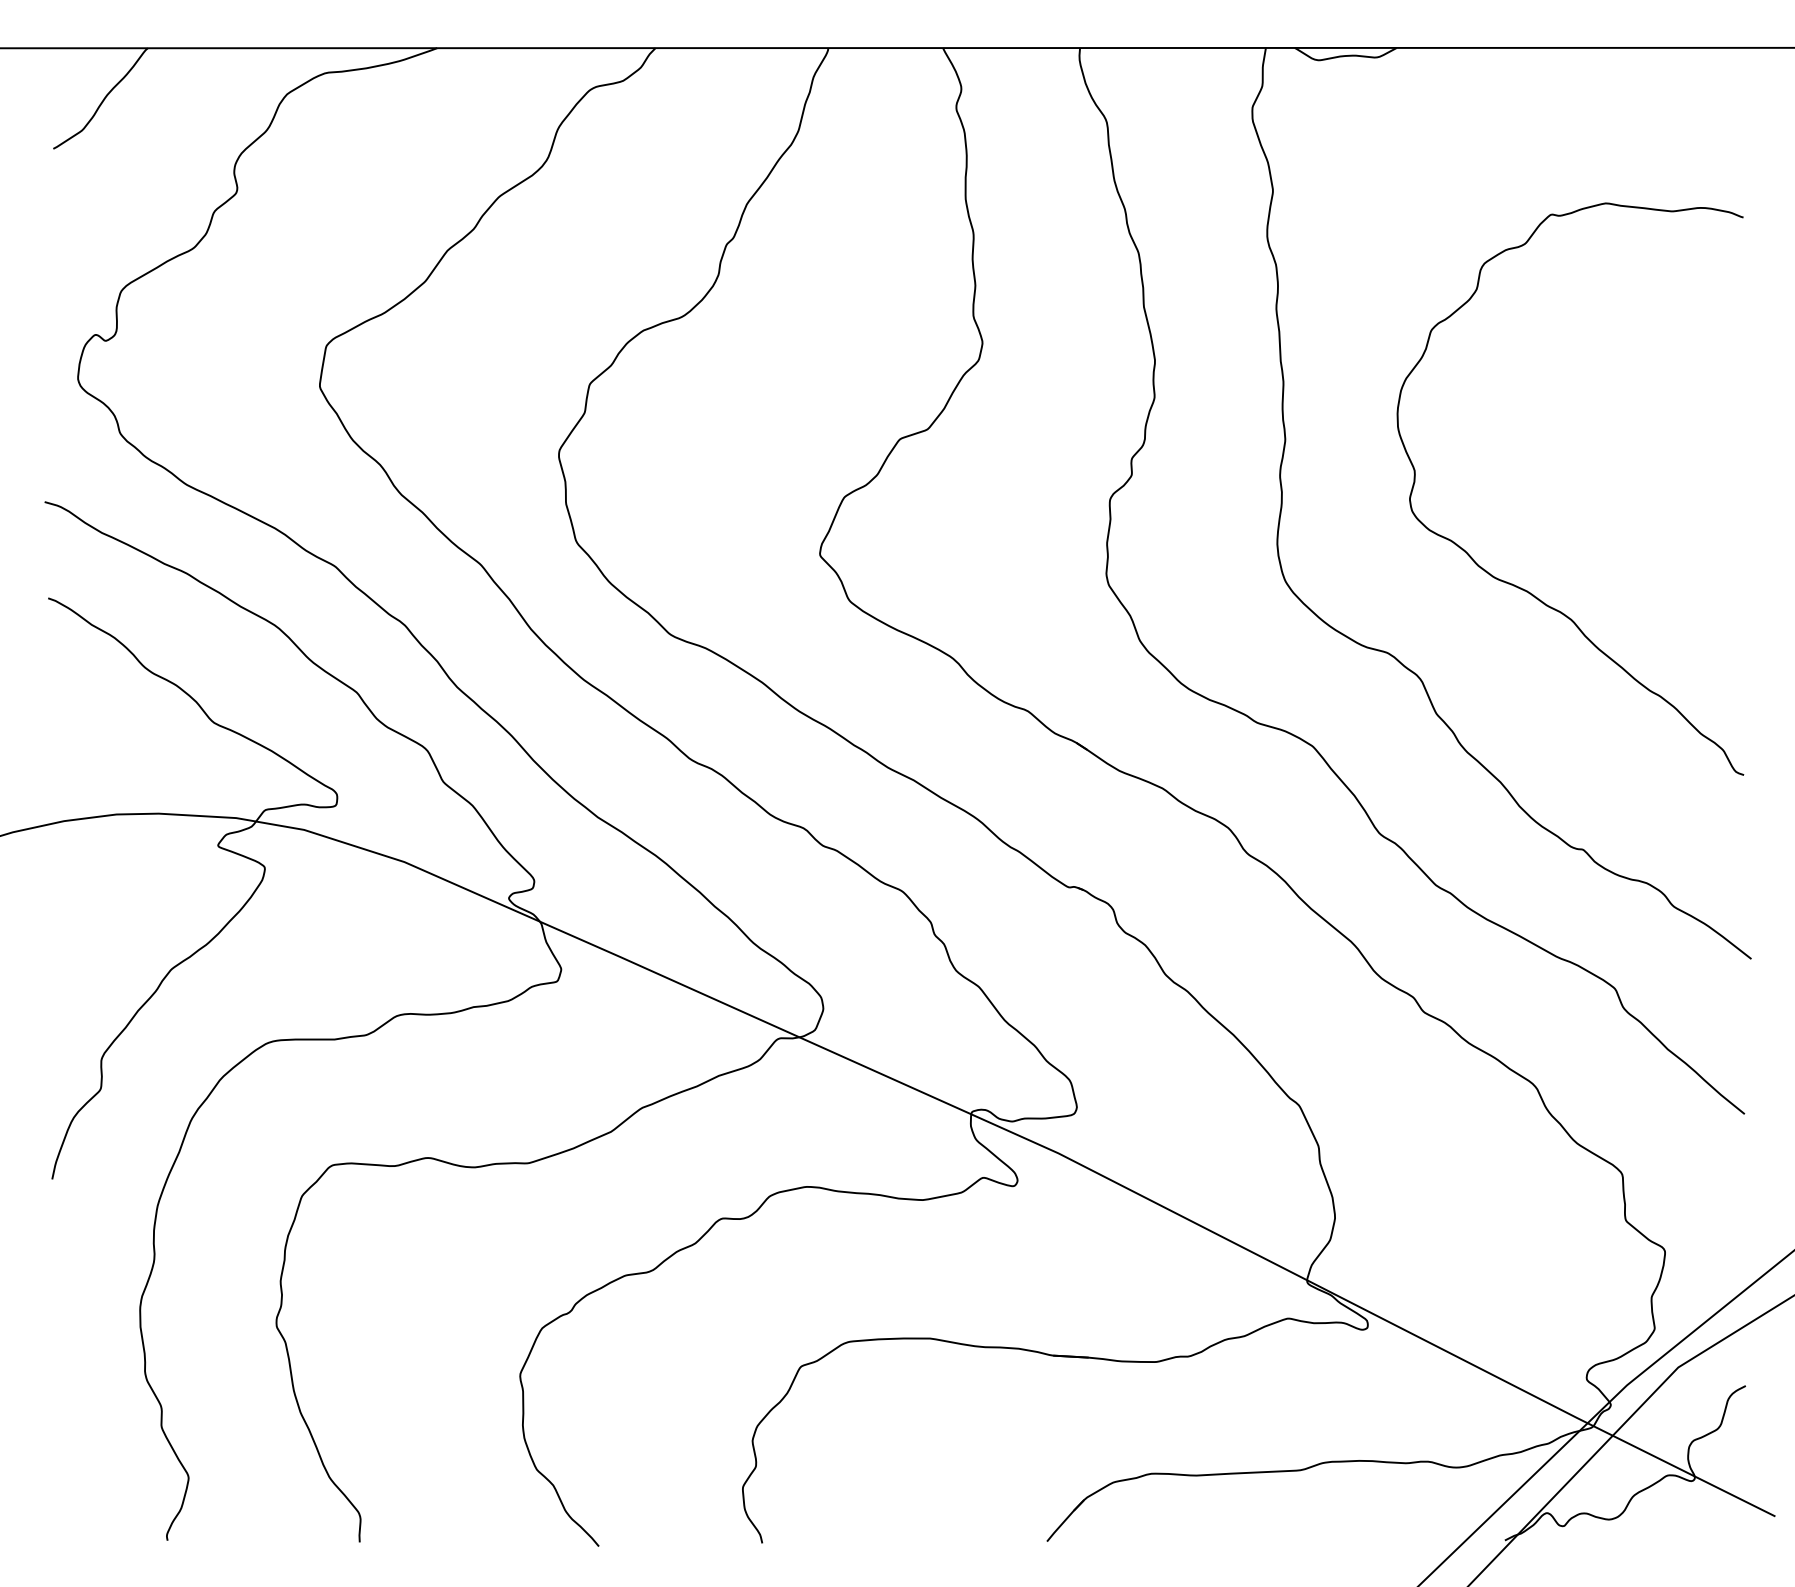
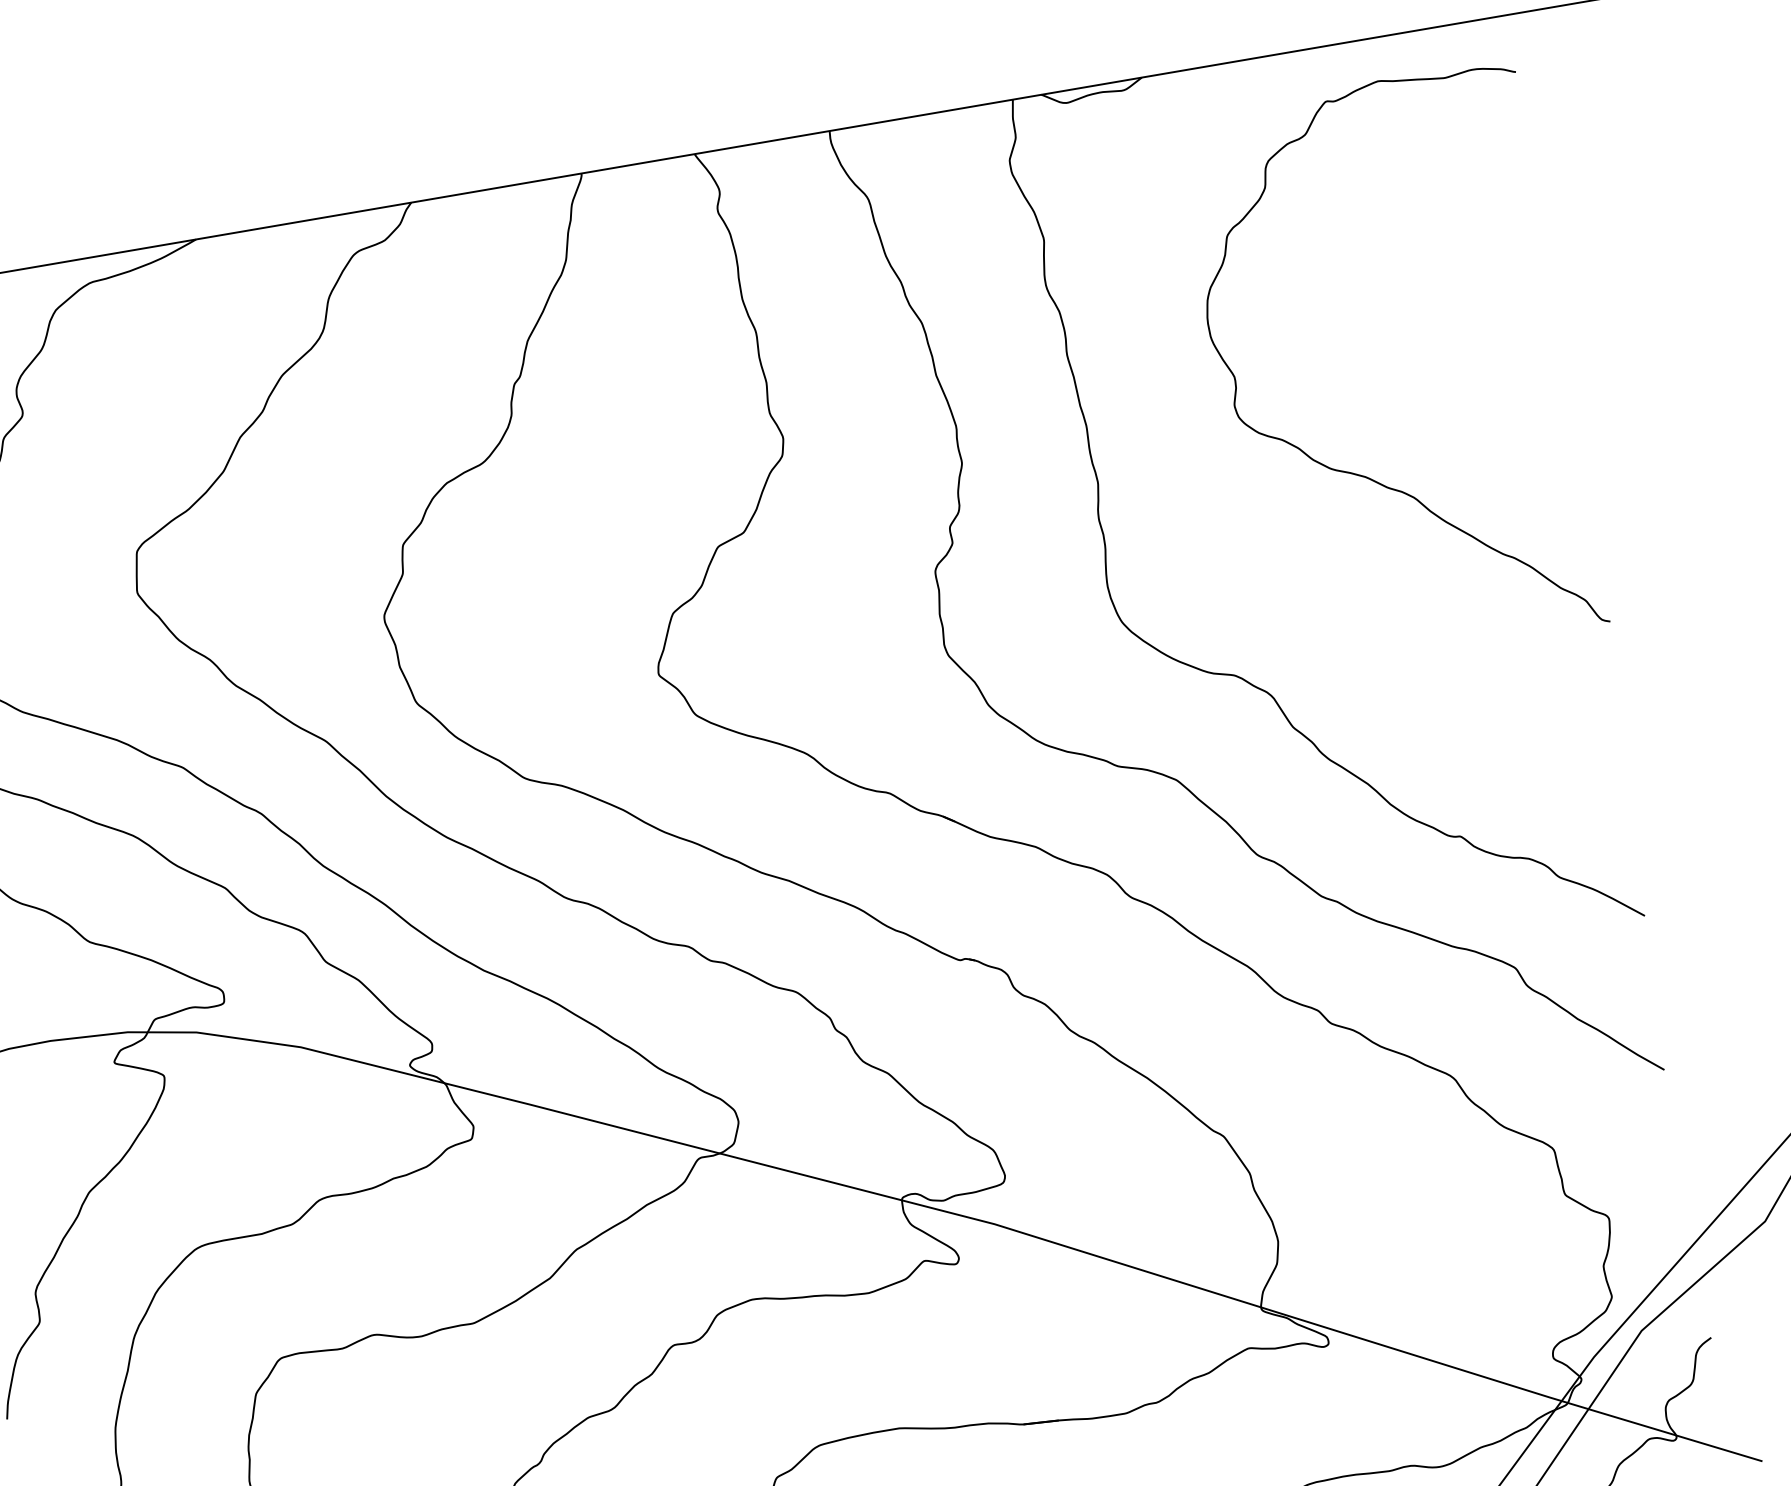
curve: (1521, 587) -> (1359, 474), moved

